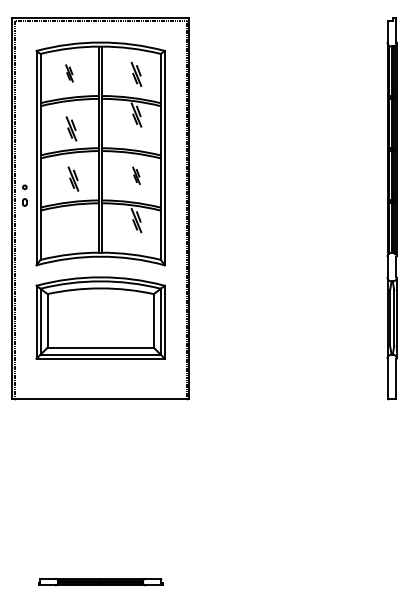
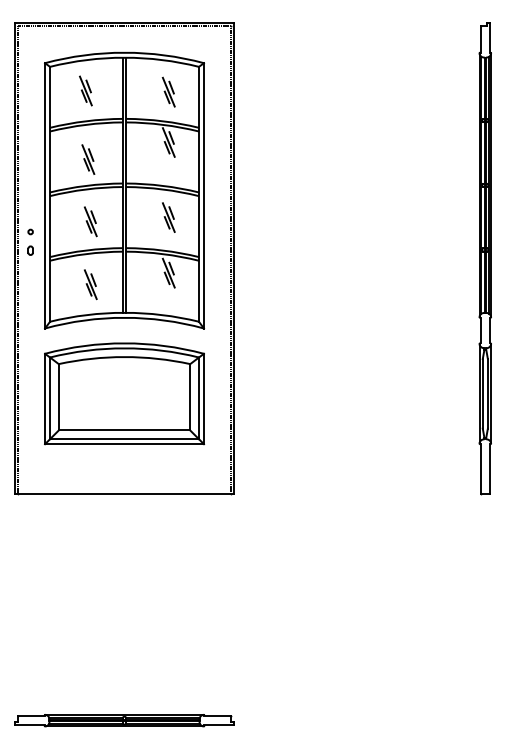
part: (69, 73) -> (85, 91), size x1.43
part: (136, 175) -> (168, 217), size x1.43
part: (73, 229) -> (90, 284), added
part: (100, 581) -> (124, 719), size x1.43

